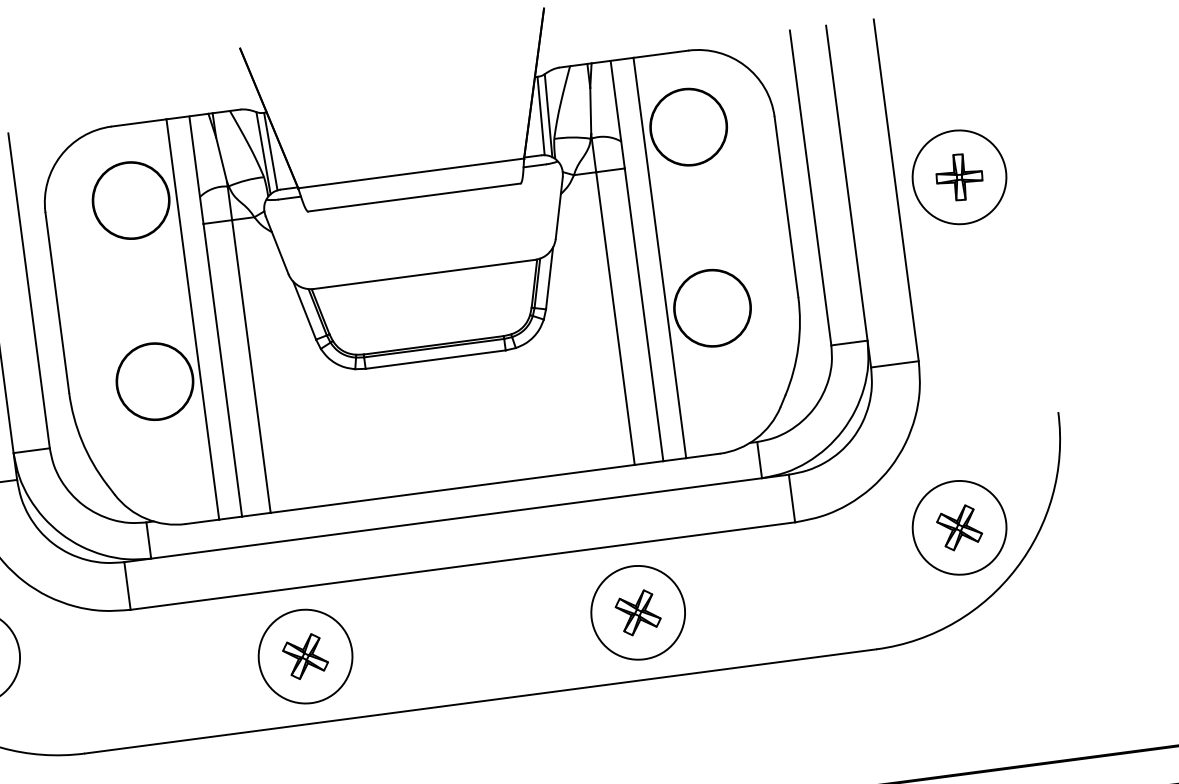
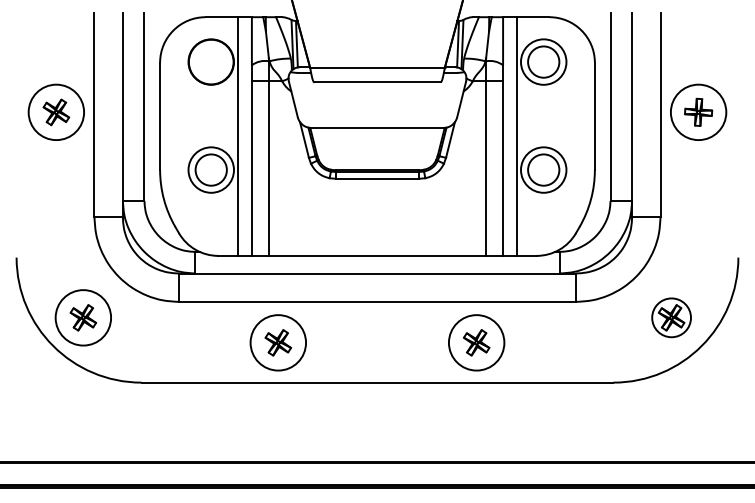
circle: (688, 126) -> (543, 61), size x0.7
circle: (712, 307) -> (543, 169), size x0.7
circle: (153, 380) -> (210, 169), size x0.7
circle: (959, 527) -> (671, 317), size x0.7

